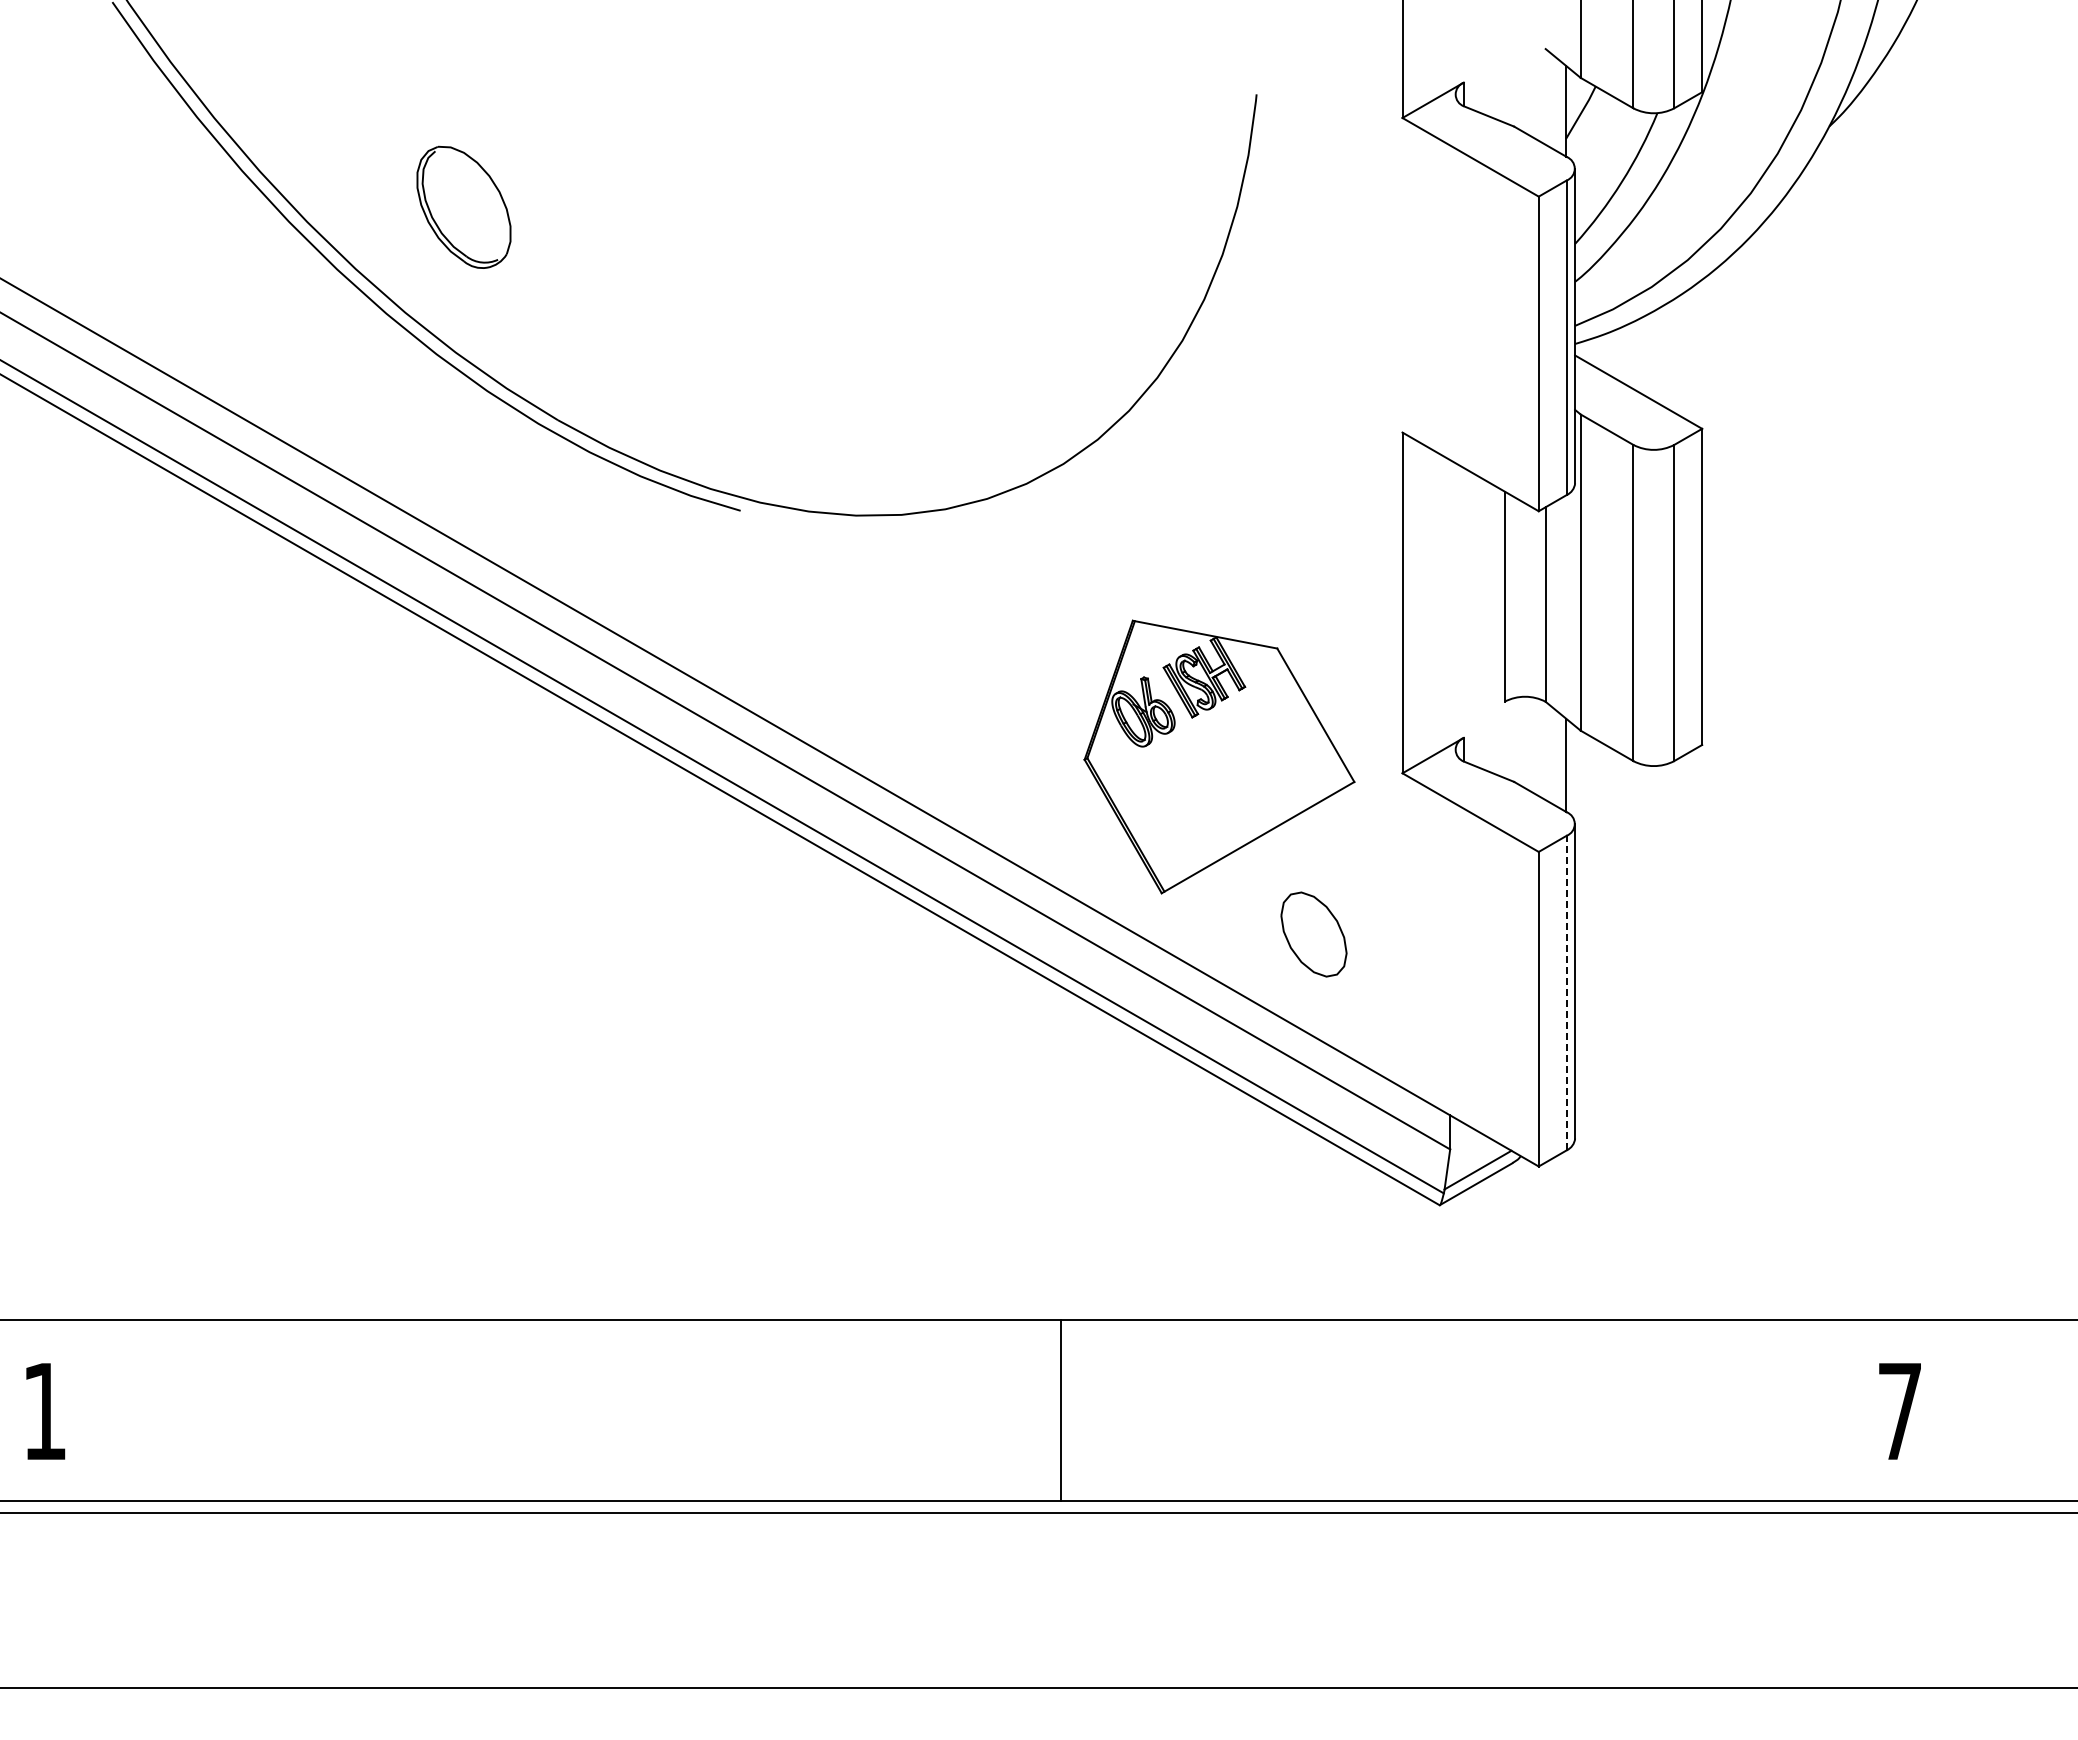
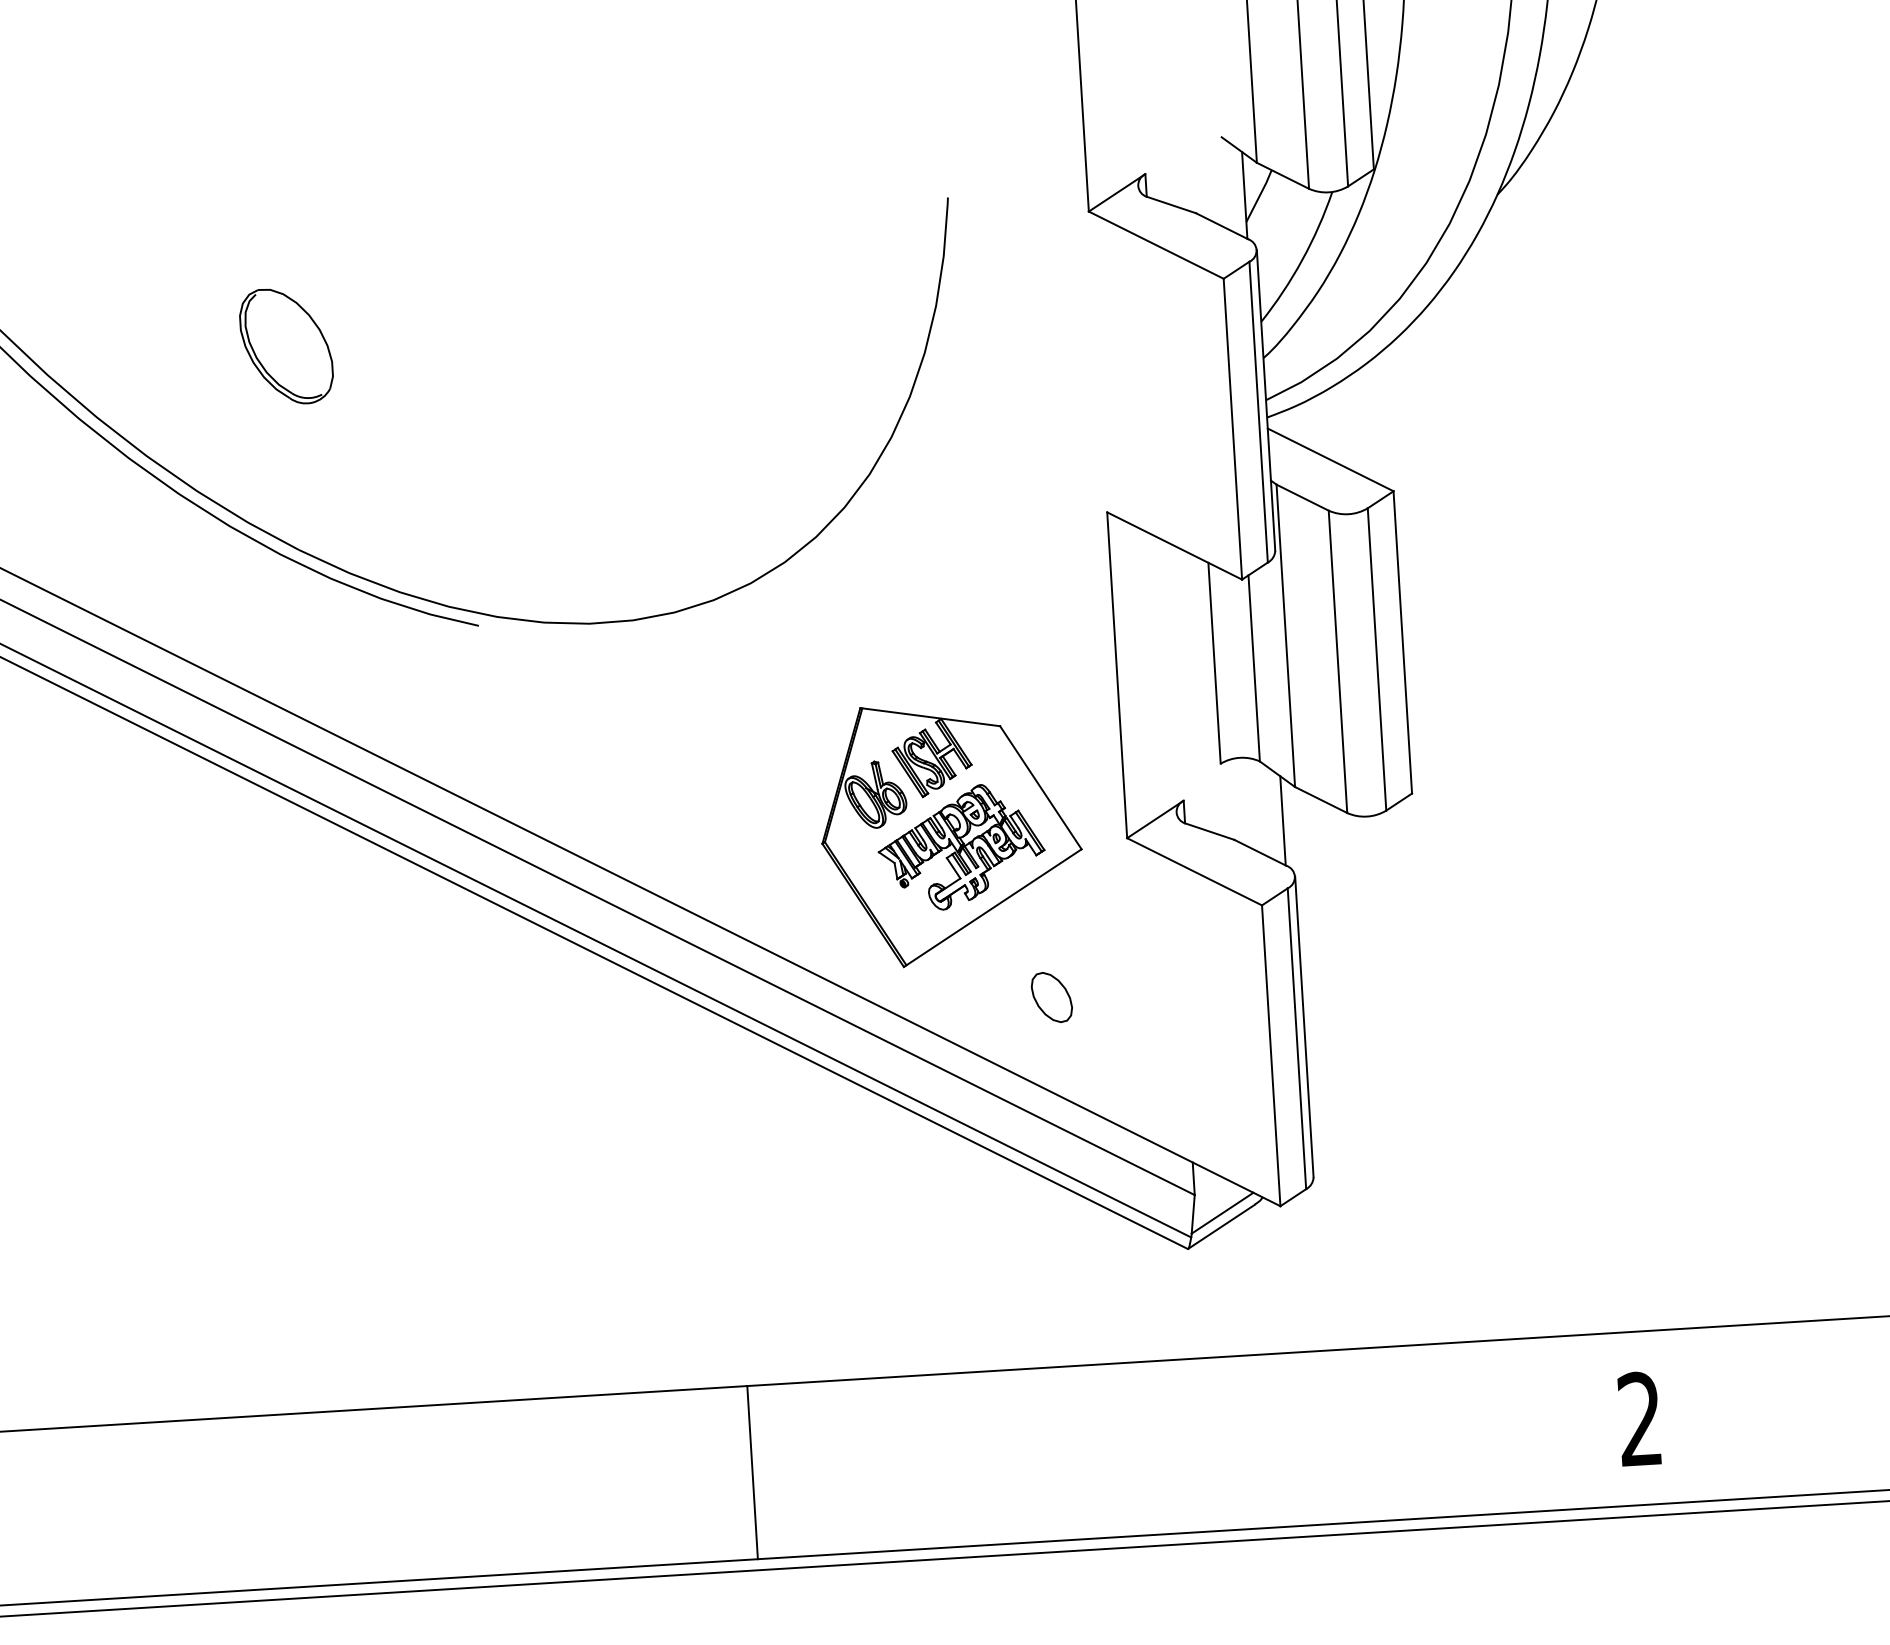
part: (463, 206) -> (285, 345), moved
part: (1228, 772) -> (960, 847), added
part: (1313, 934) -> (1051, 997), size x0.62
line: (1566, 992) -> (1296, 1038), dashed -> solid
line: (1060, 1410) -> (752, 1472), moved
text: (1899, 1410) -> (1639, 1418), 7 -> 2

